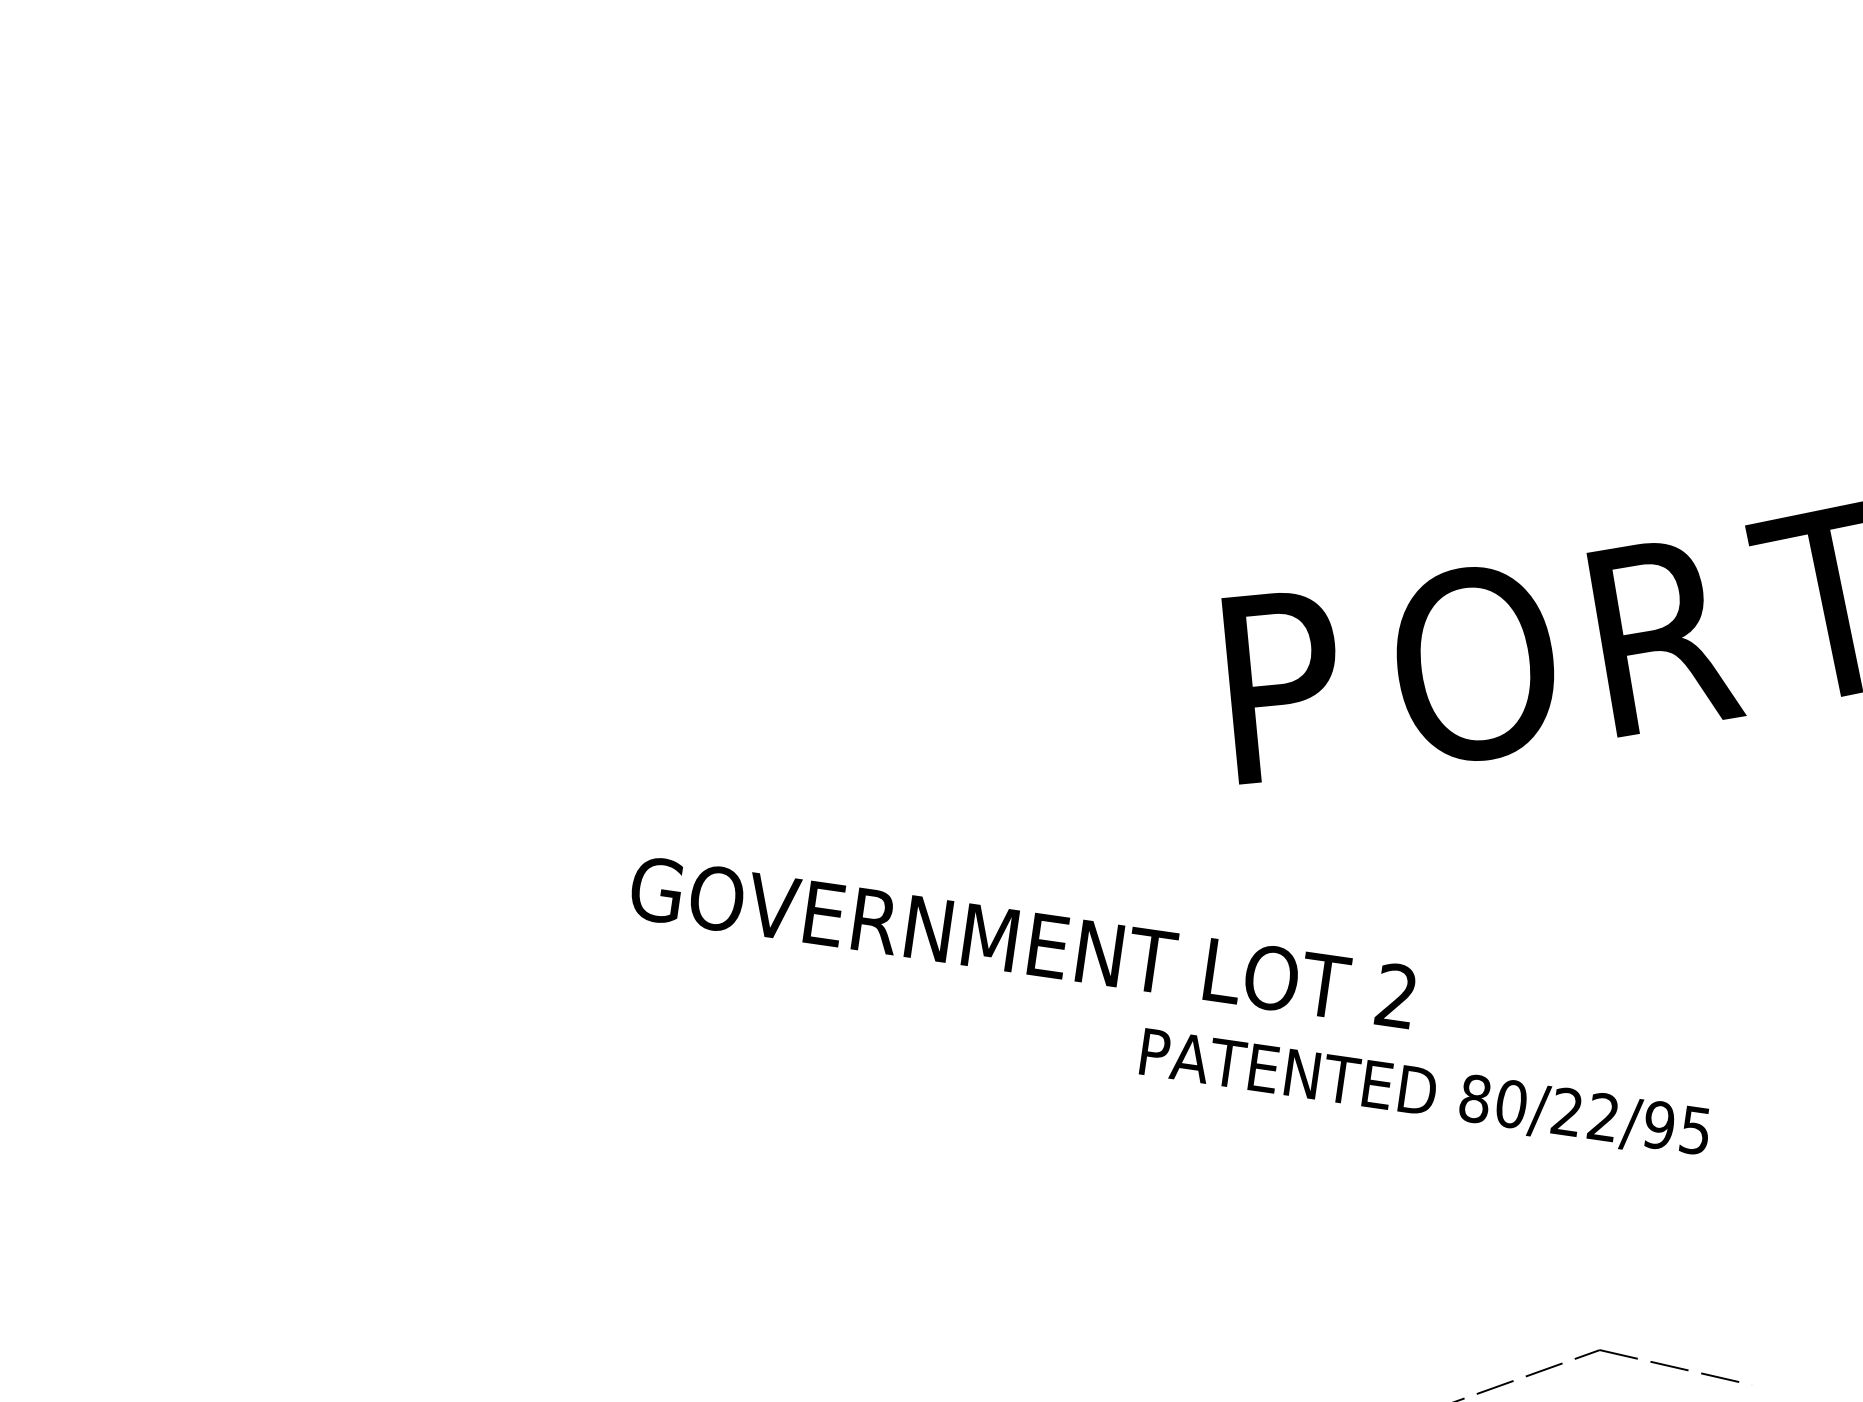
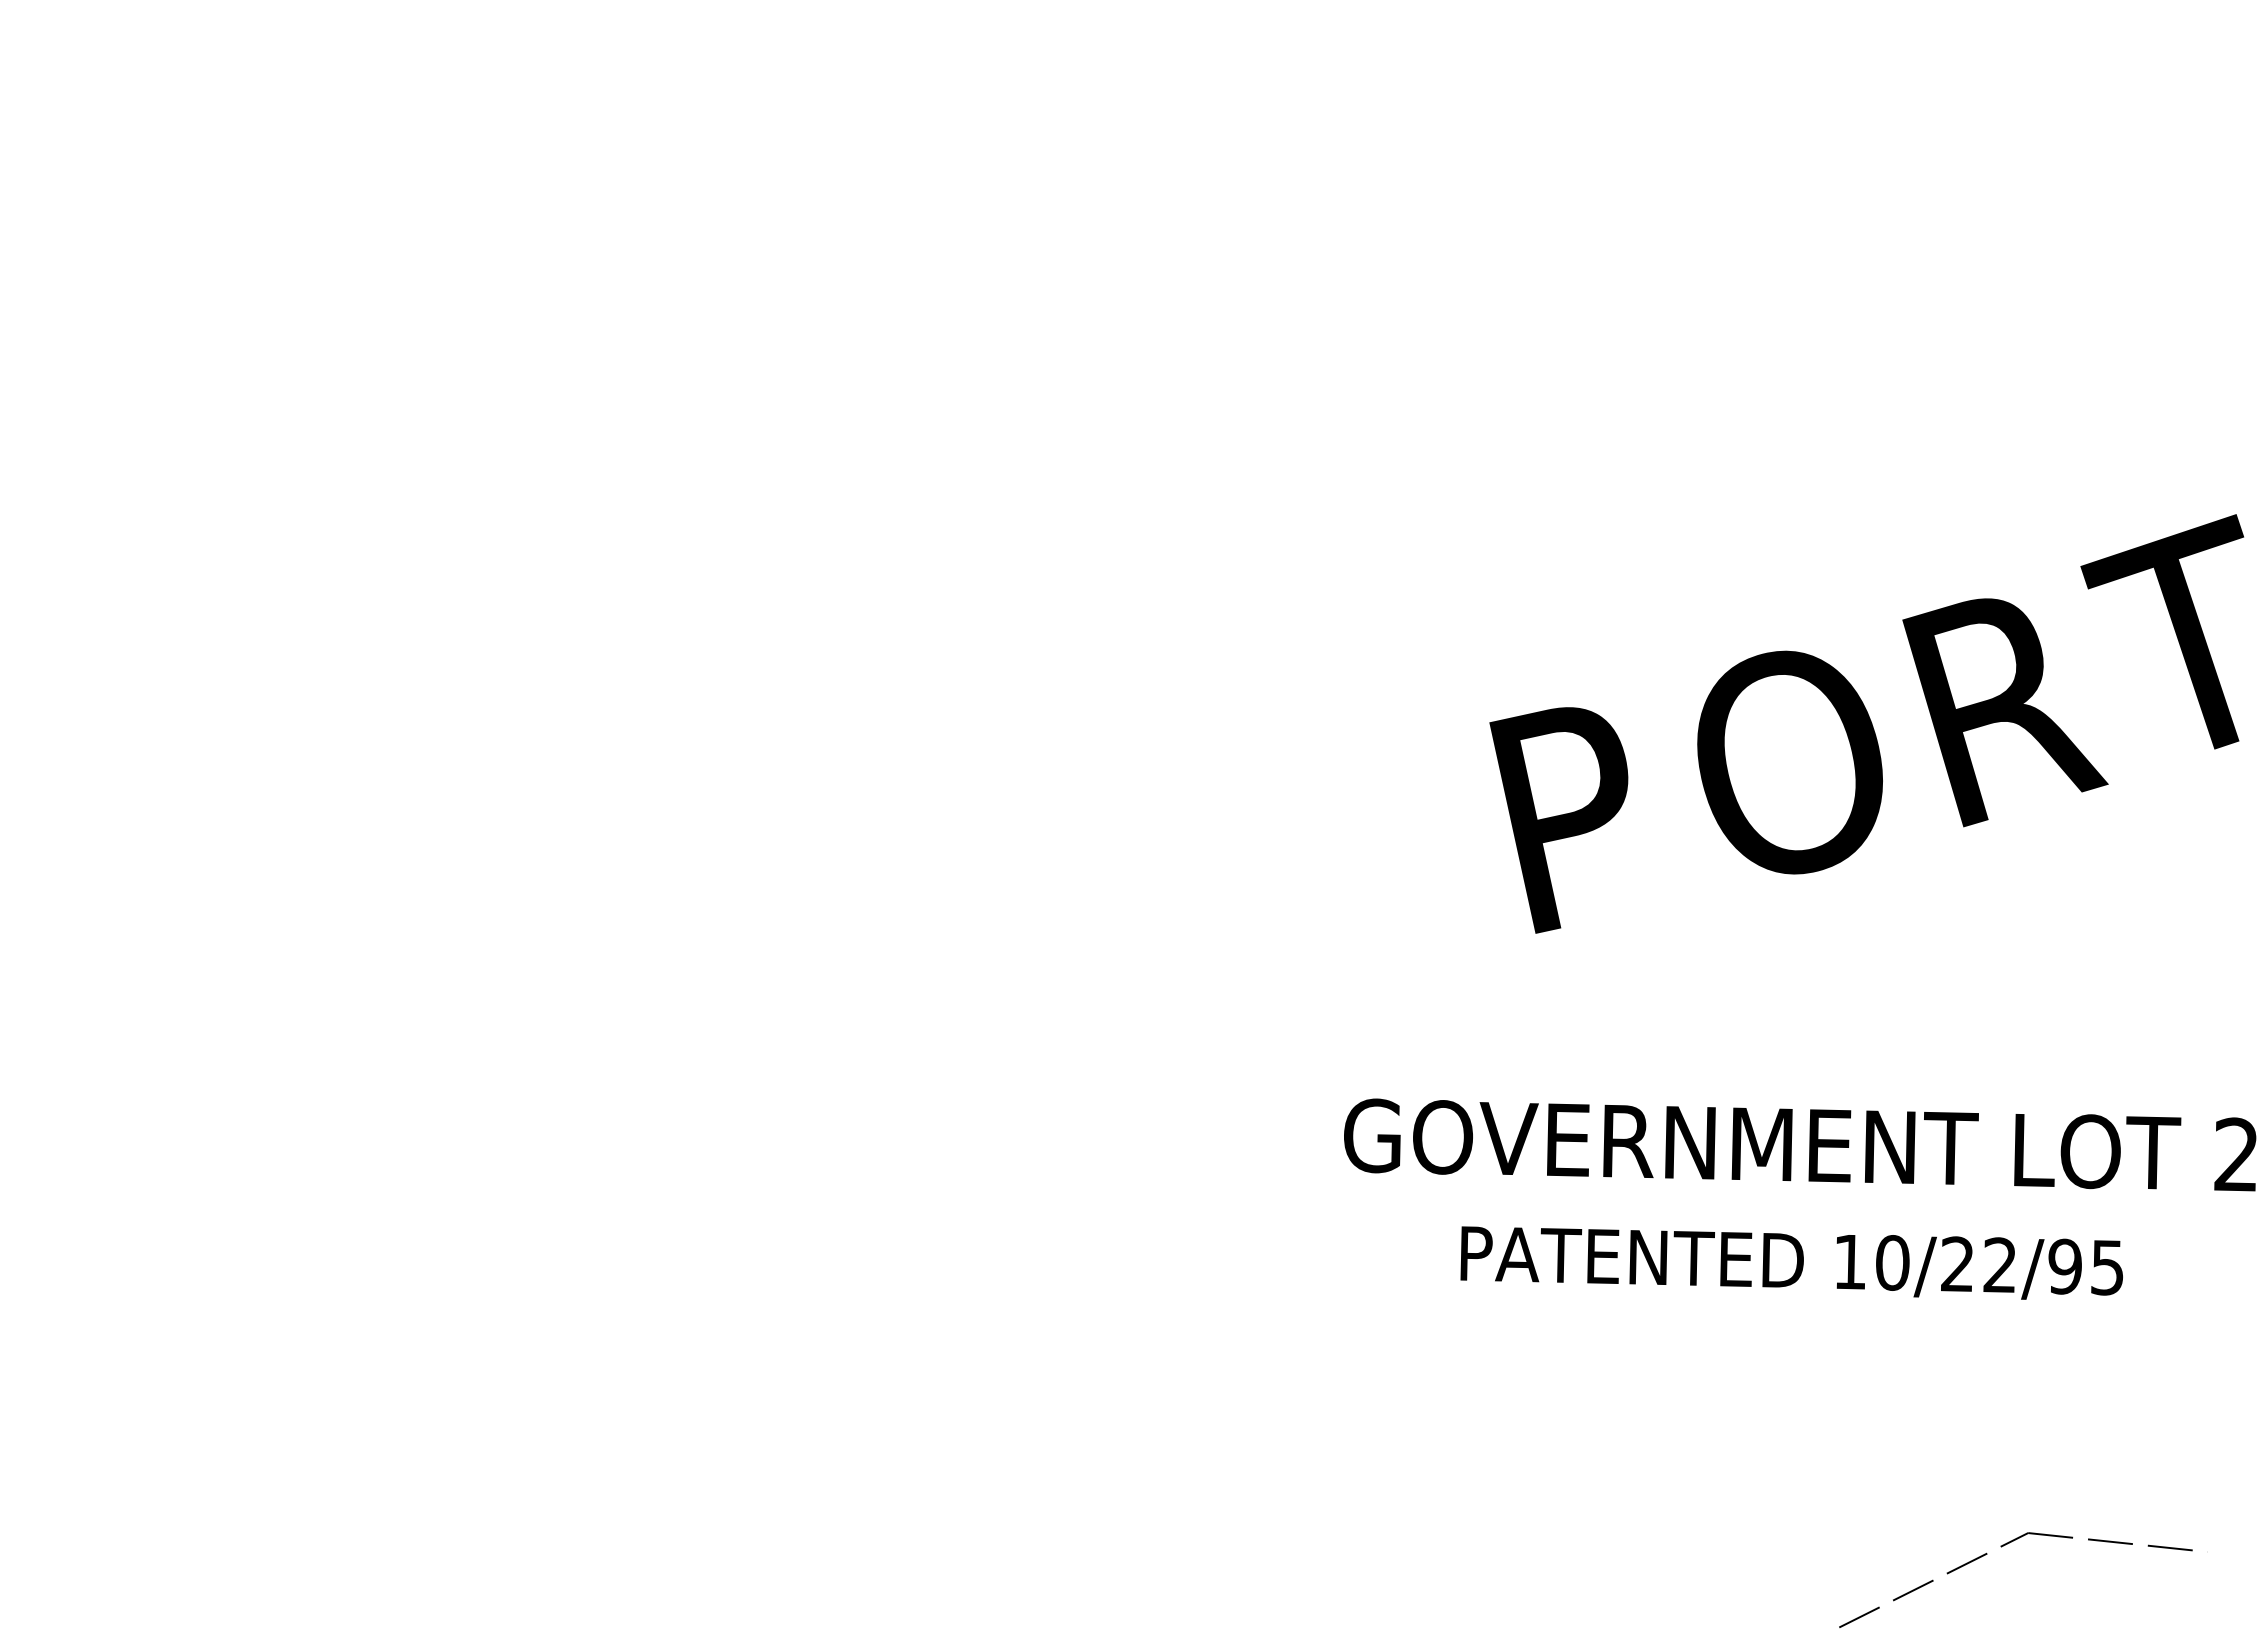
text: (1023, 941) -> (1800, 1144), moved
text: (1474, 1099) -> (1849, 1262), 80/22/95 -> 10/22/95

